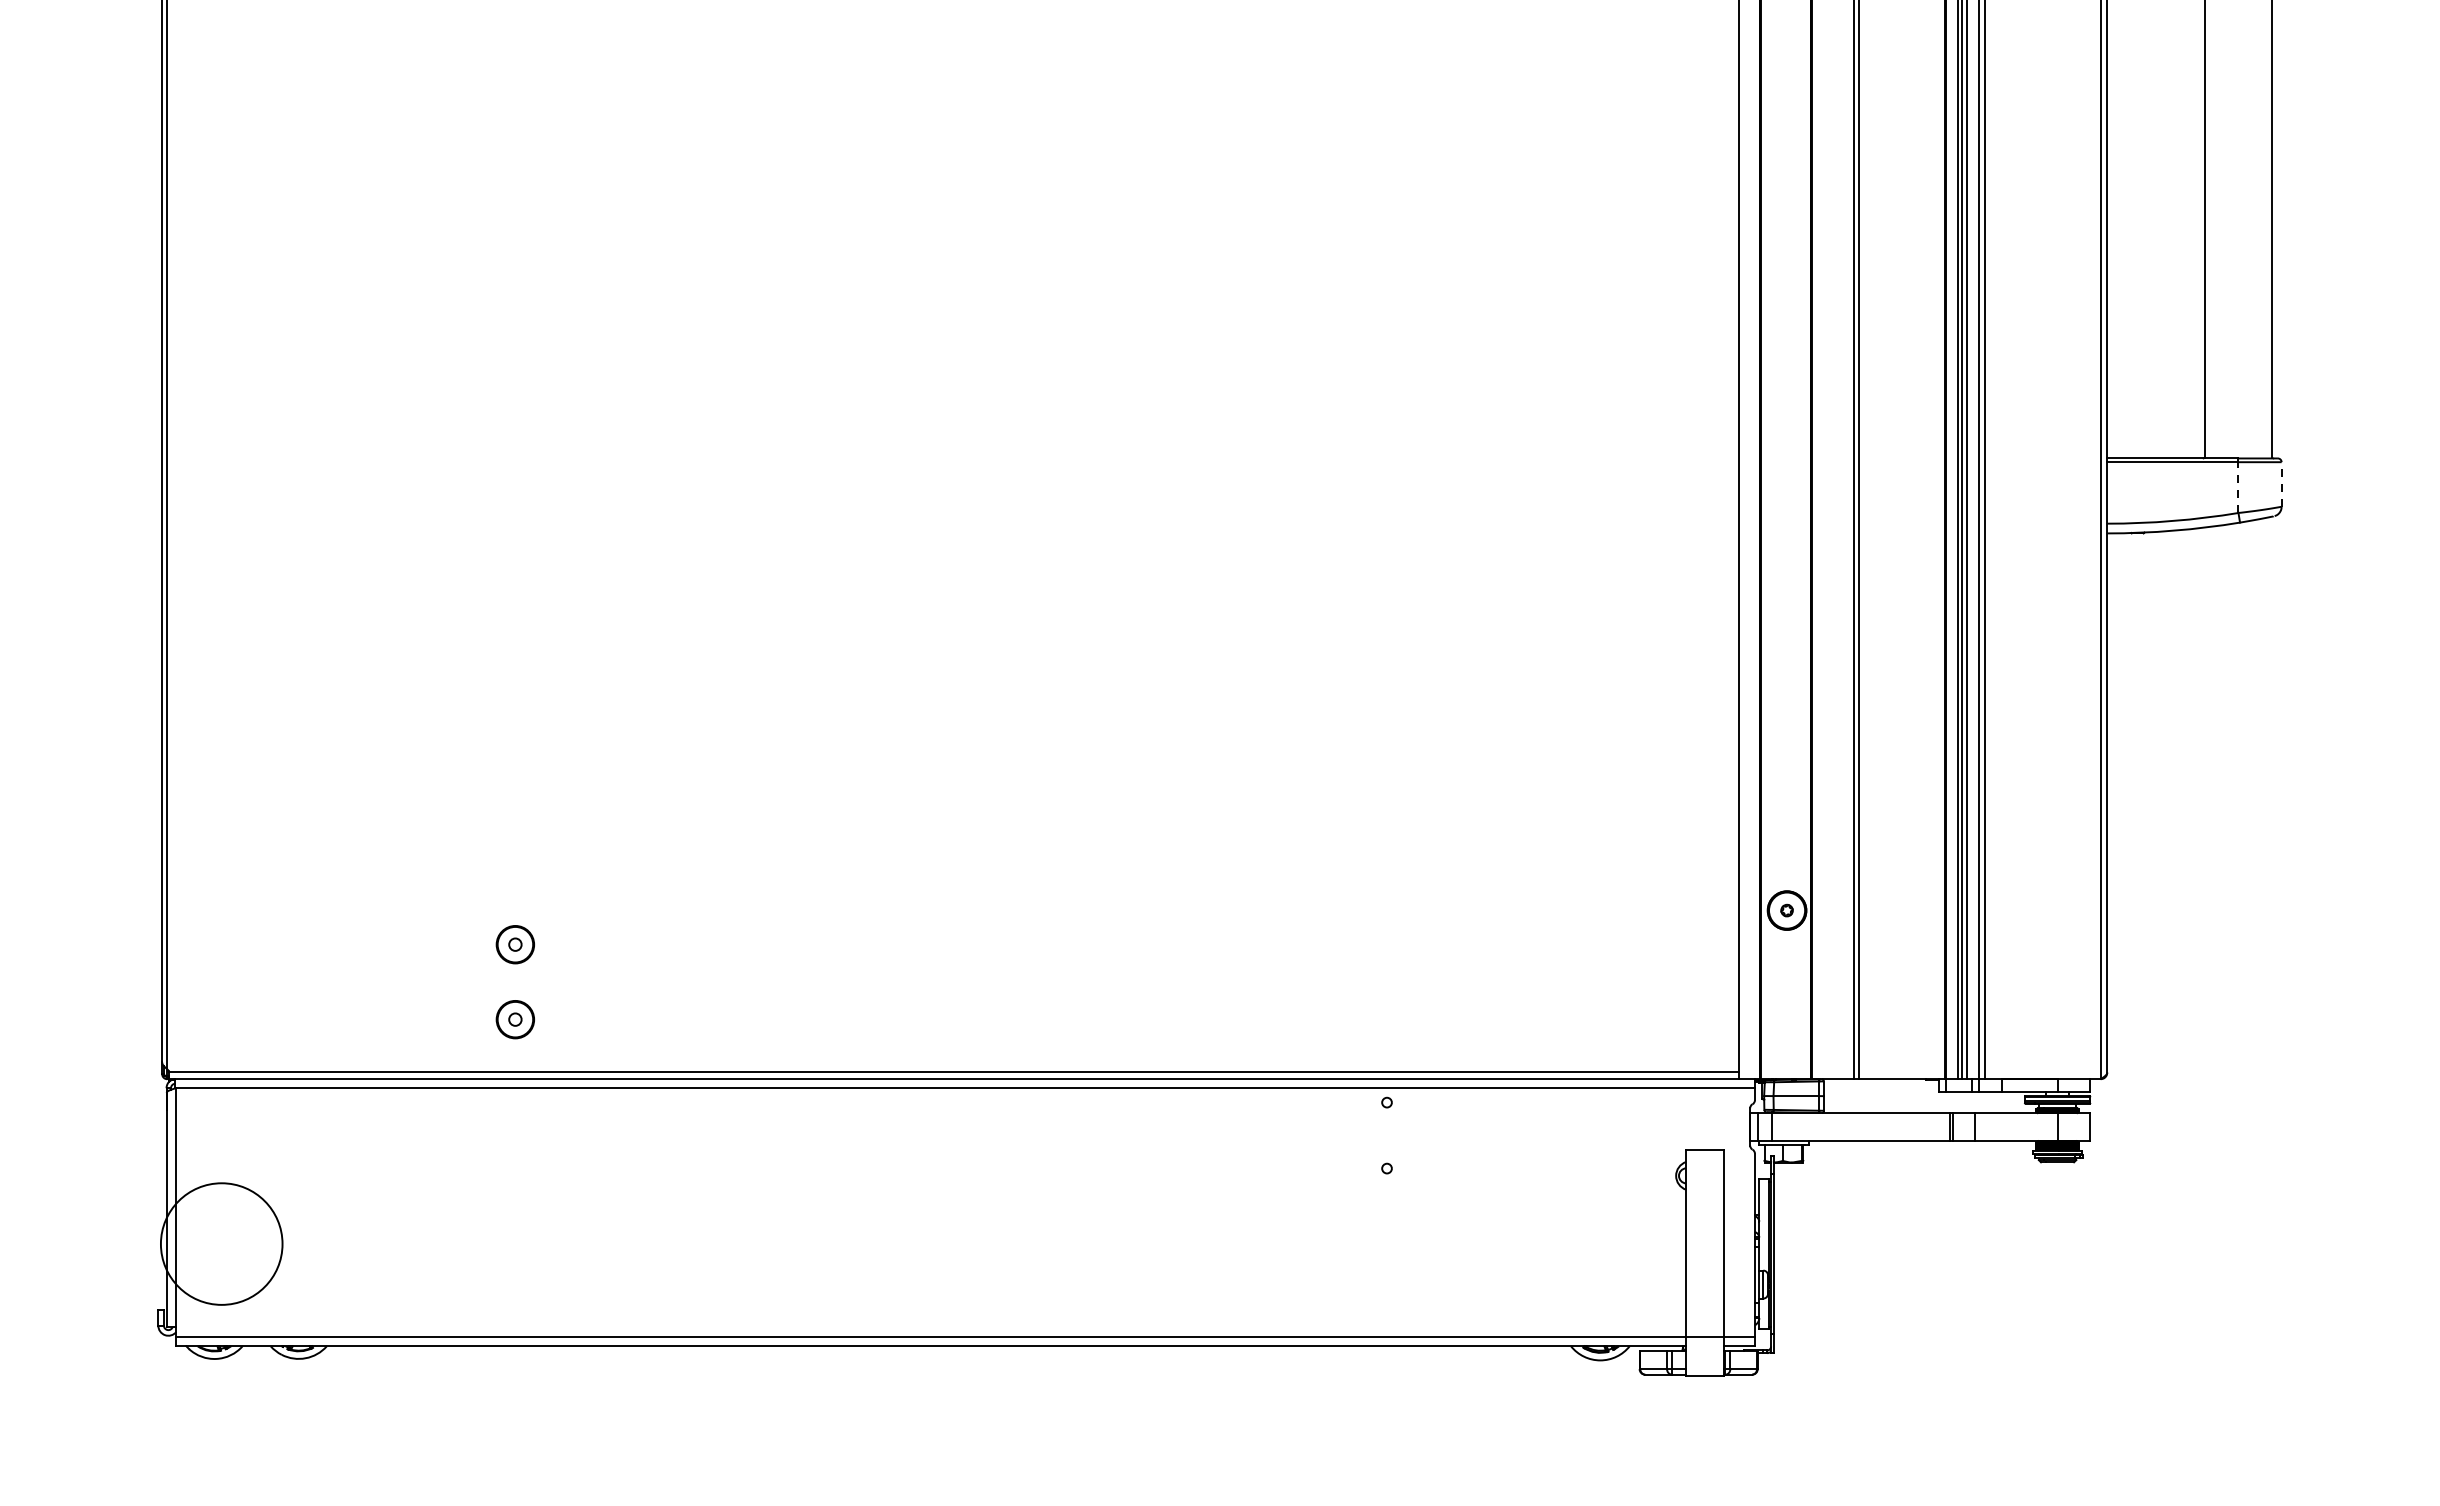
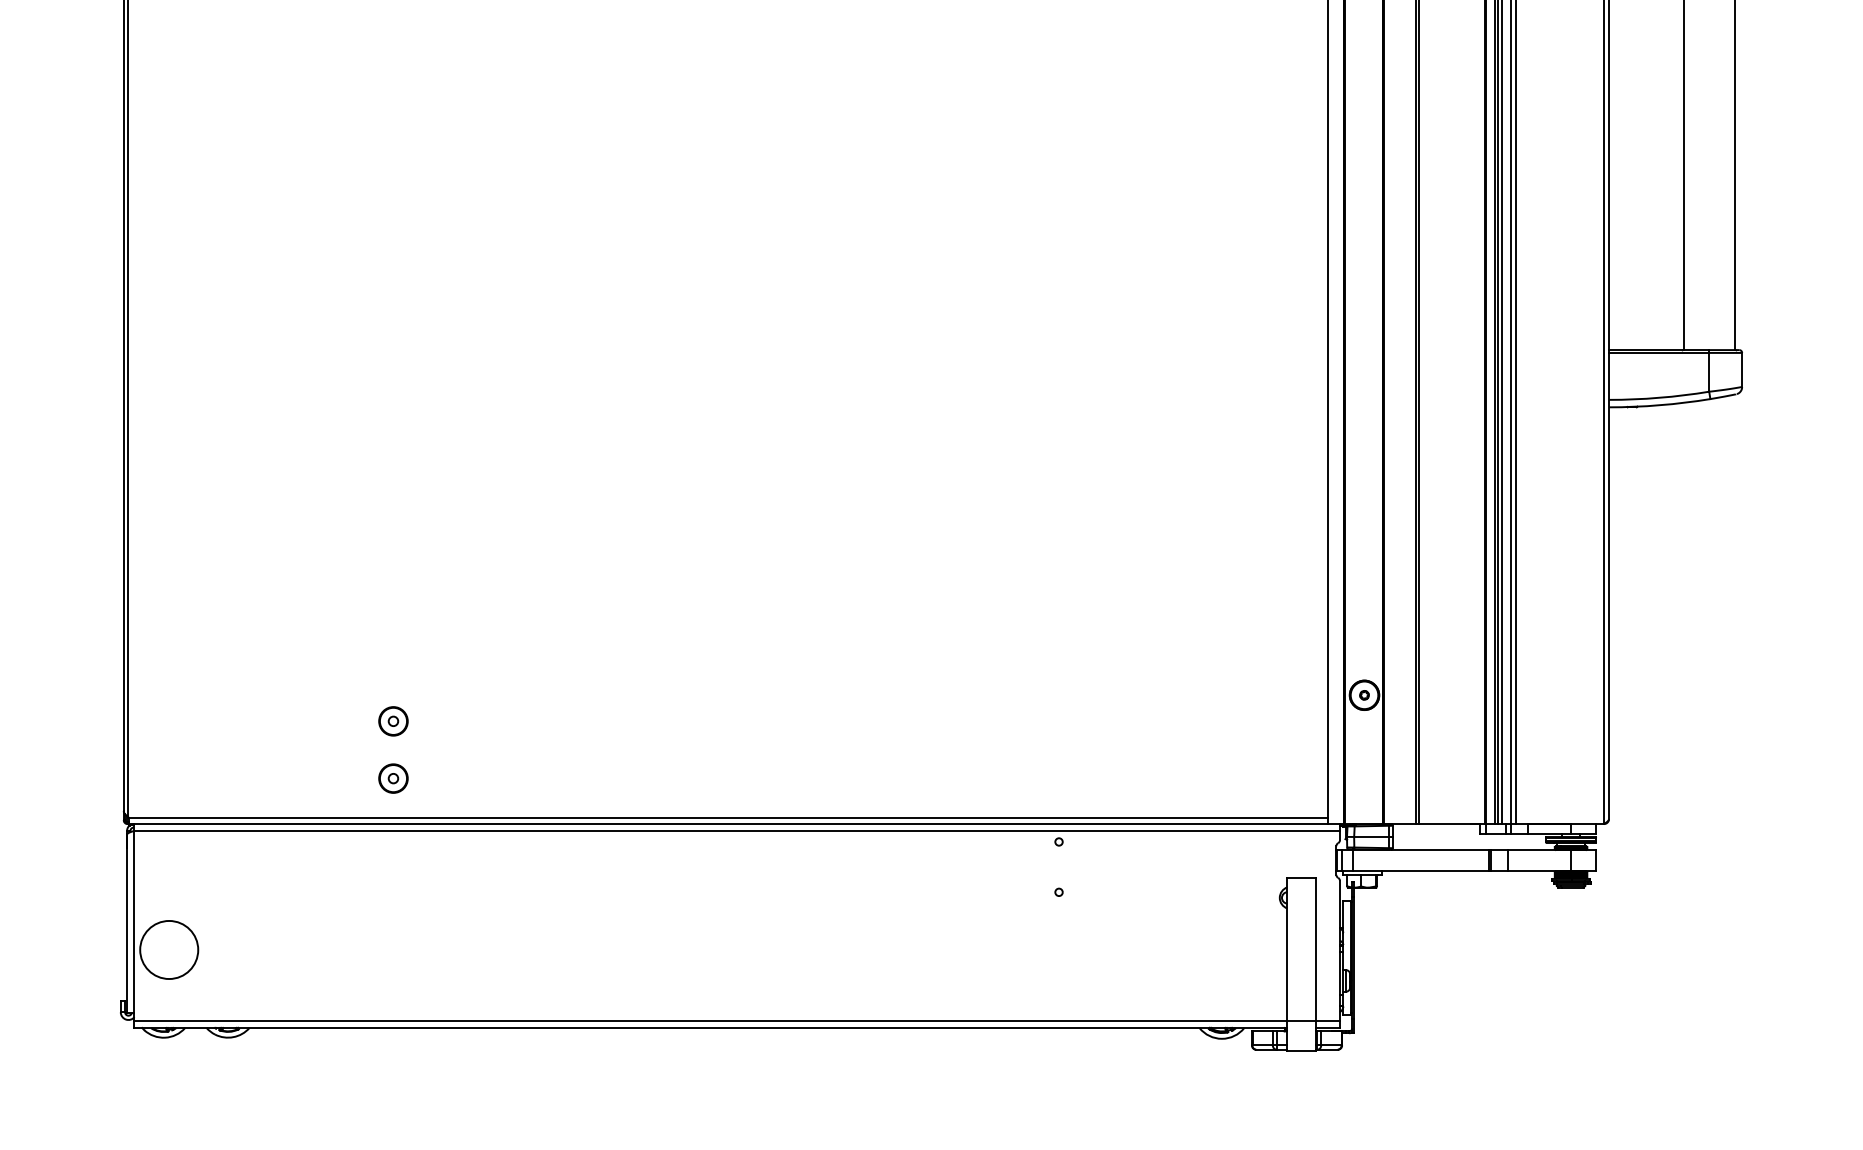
line: (2281, 484) -> (1742, 369), dashed -> solid
line: (2238, 487) -> (1709, 372), dashed -> solid
circle: (221, 1244) -> (169, 950), size x0.62

